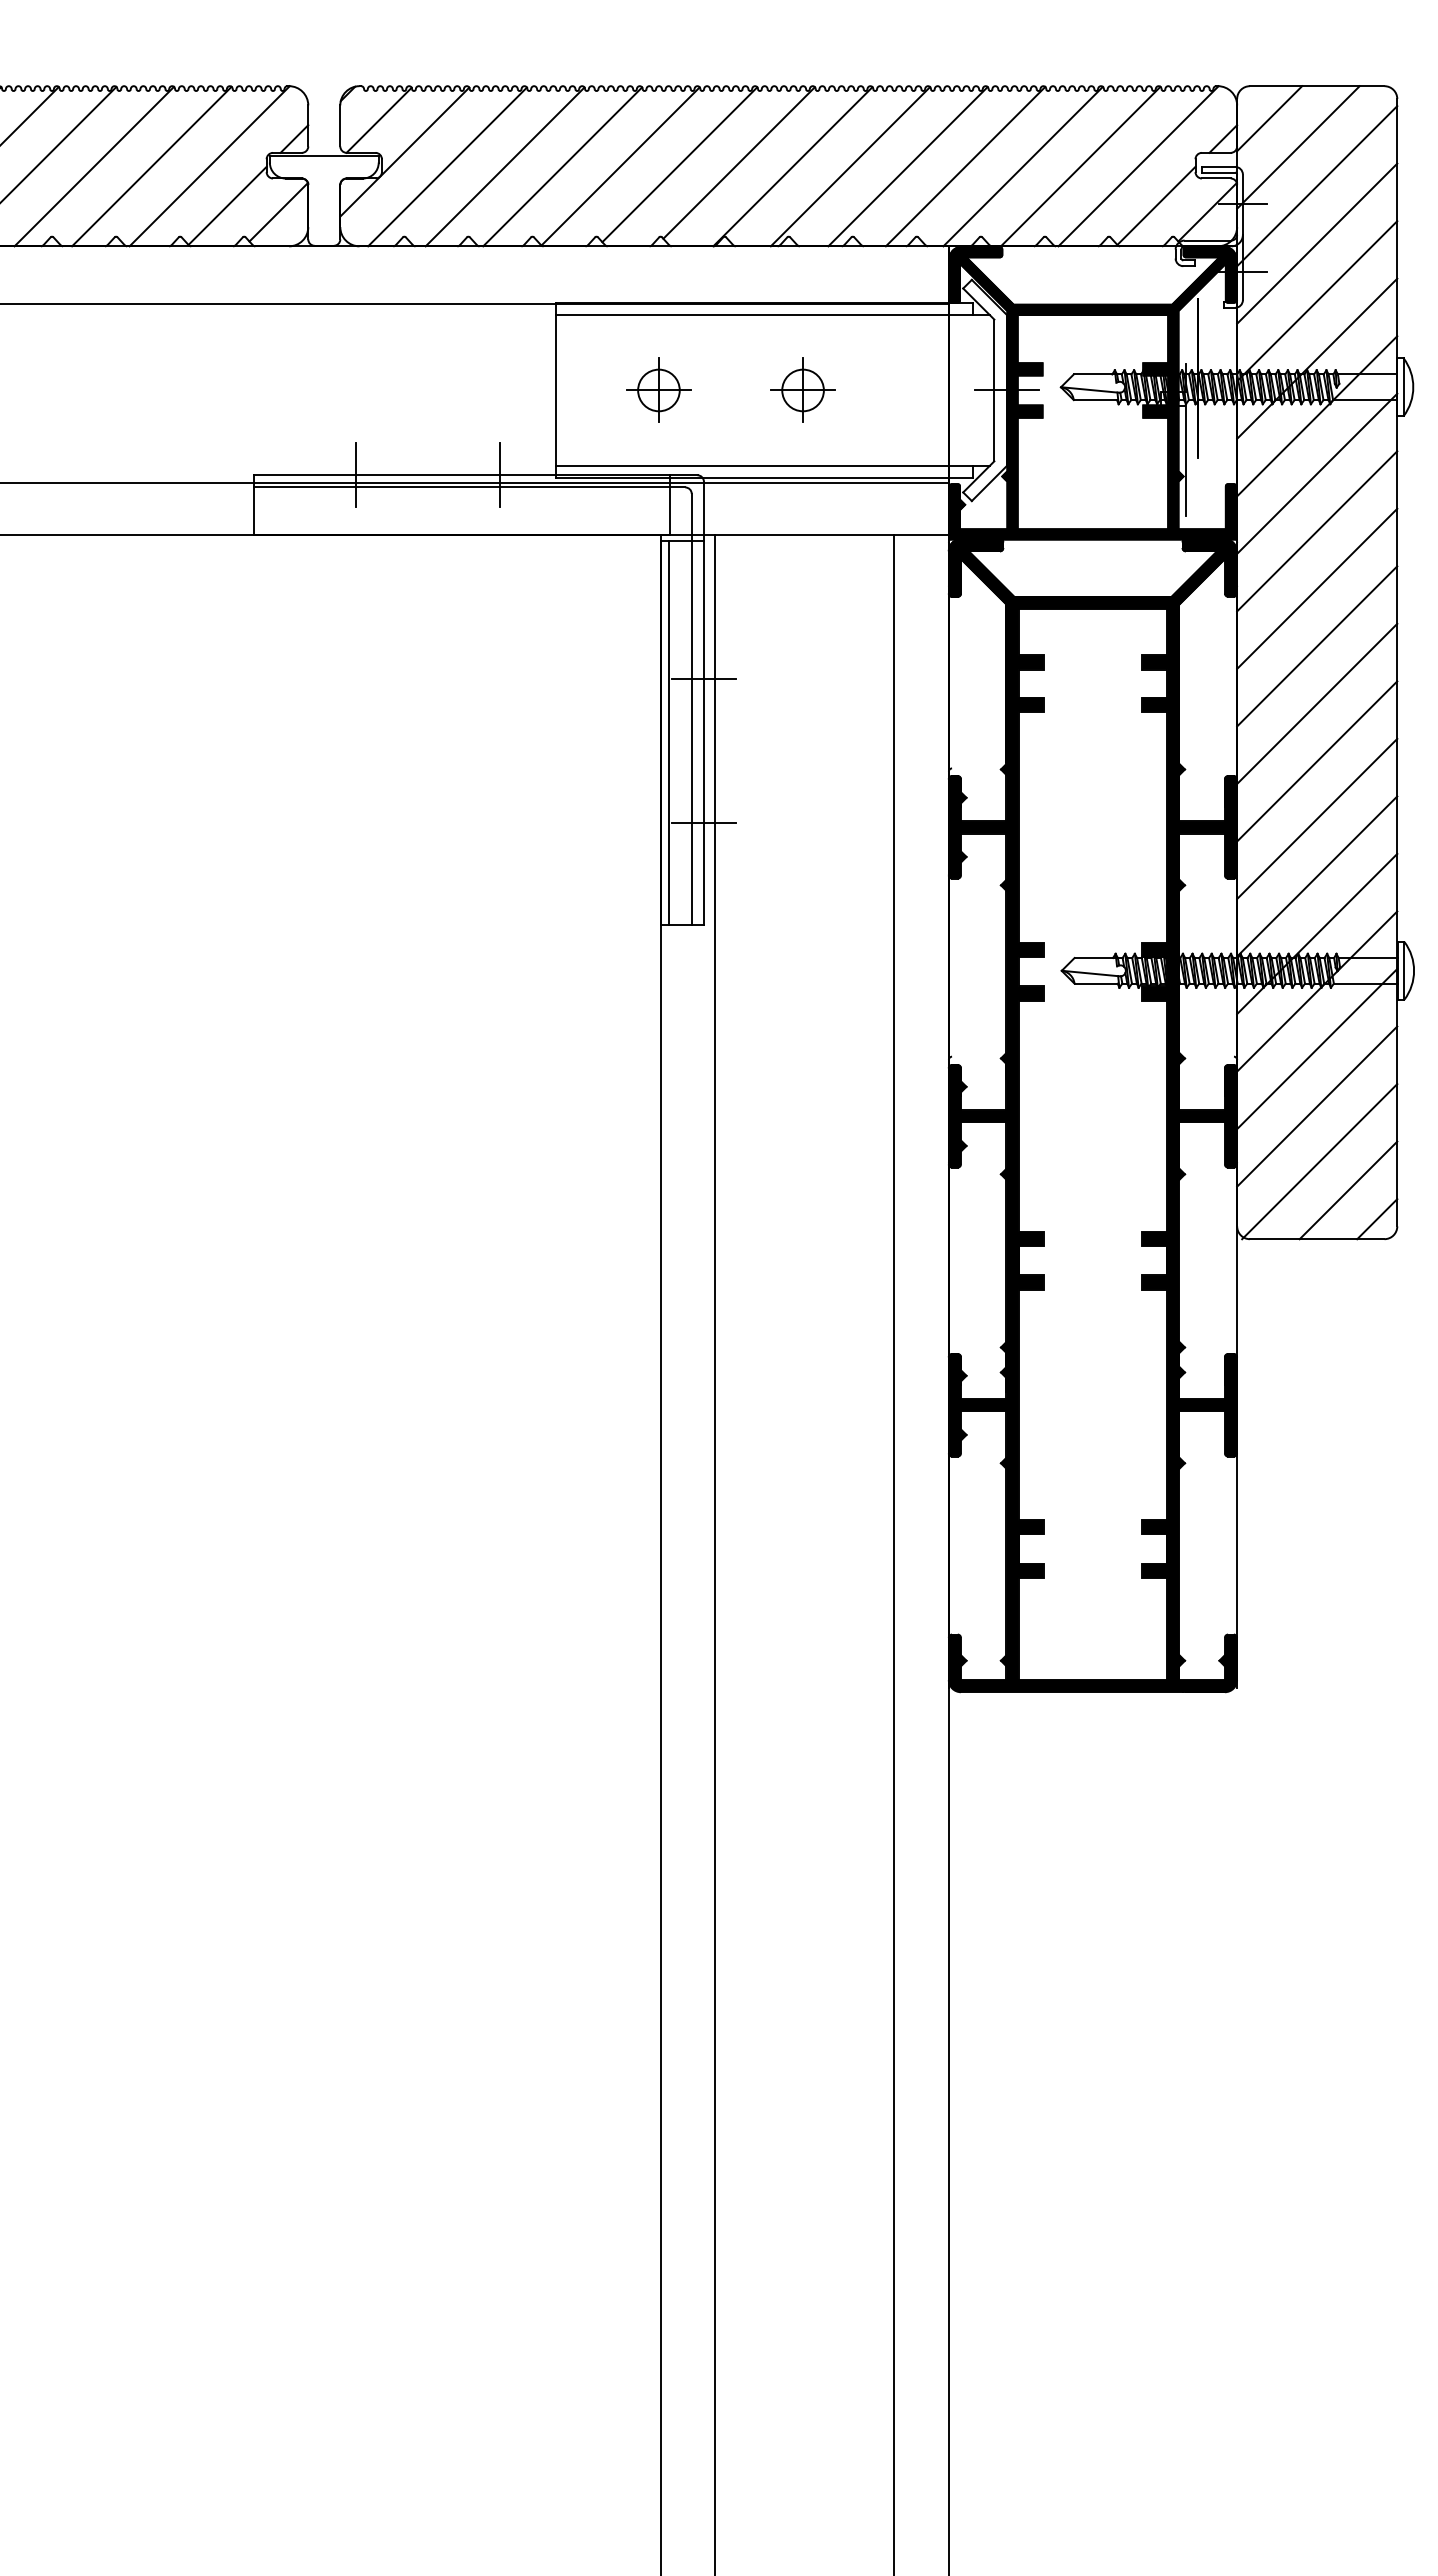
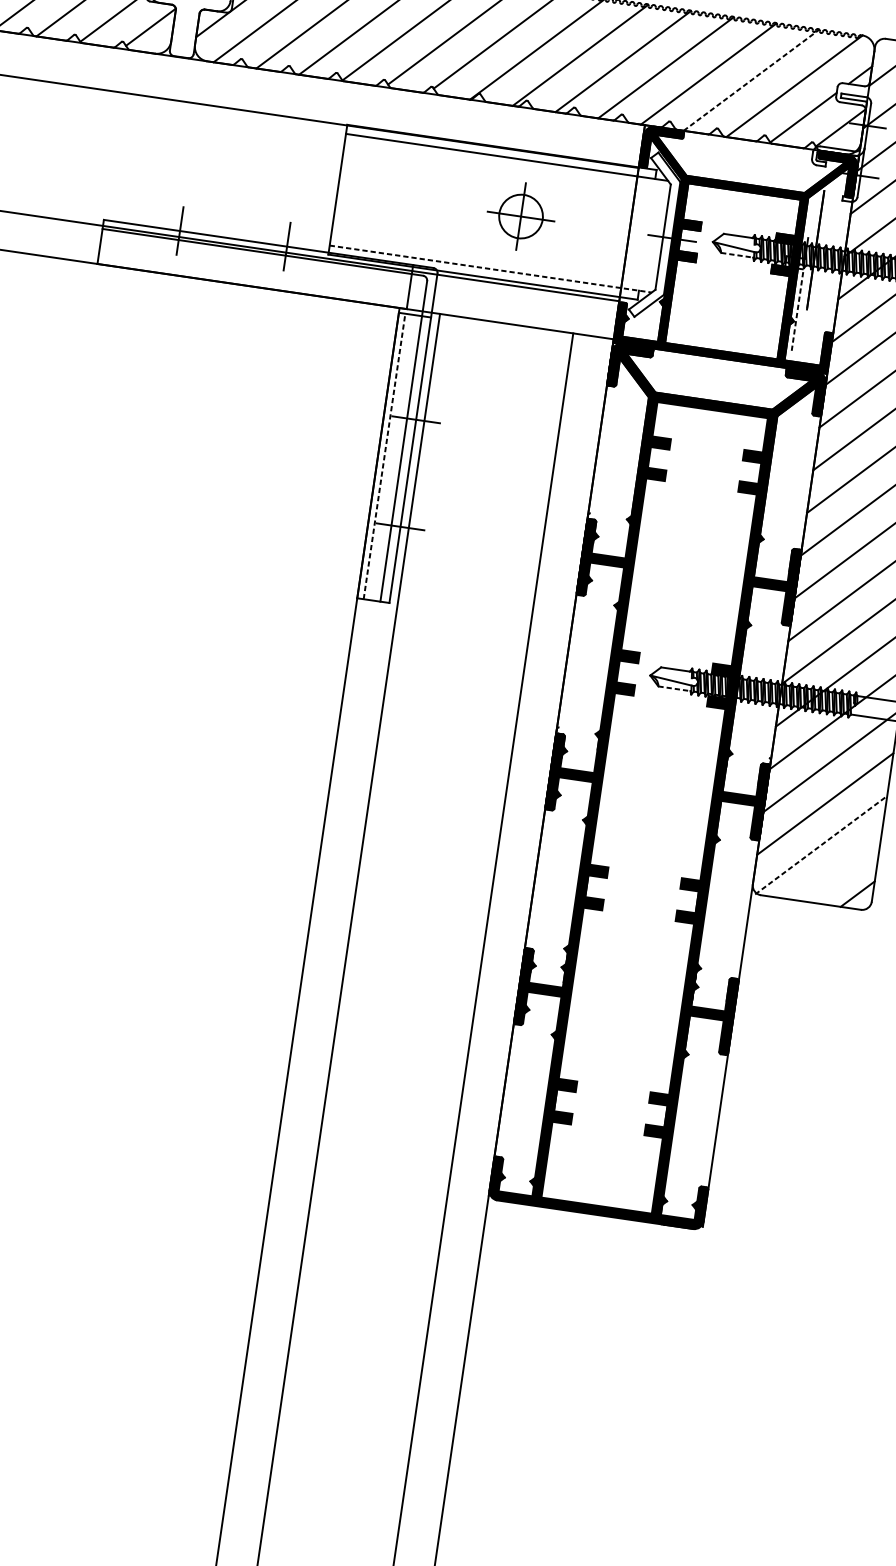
line: (1080, 166) -> (751, 80), solid -> dashed
part: (658, 389) -> (413, 200), removed
part: (802, 389) -> (520, 215), size x1.4
line: (1095, 400) -> (737, 255), solid -> dashed
line: (1185, 460) -> (797, 309), solid -> dashed
line: (773, 465) -> (490, 268), solid -> dashed
line: (669, 732) -> (384, 456), solid -> dashed
line: (1096, 983) -> (674, 688), solid -> dashed
line: (1319, 1161) -> (821, 845), solid -> dashed
line: (1348, 1190) -> (839, 869), removed

